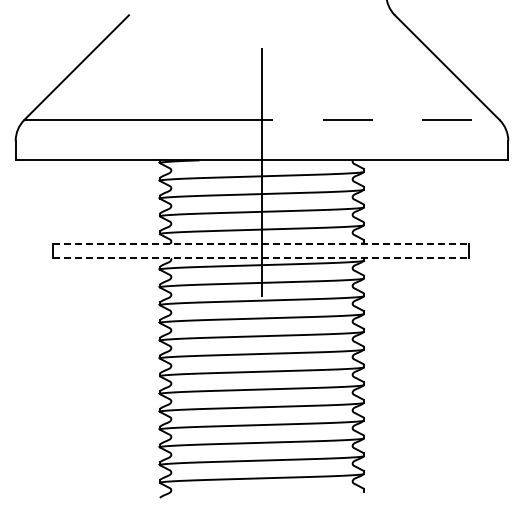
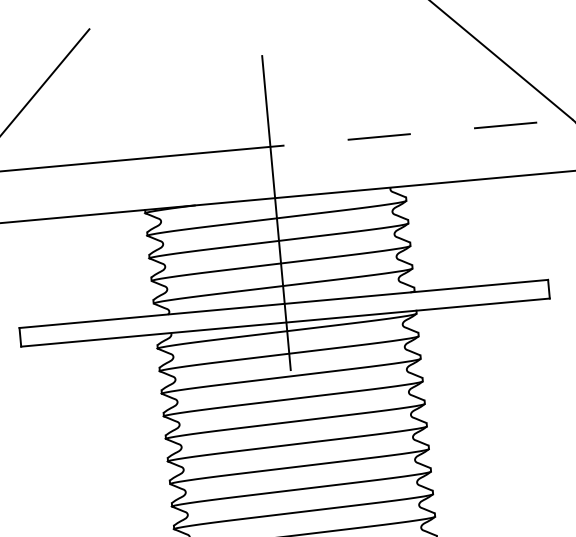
line: (261, 243) -> (284, 303), dashed -> solid
line: (261, 258) -> (285, 322), dashed -> solid

